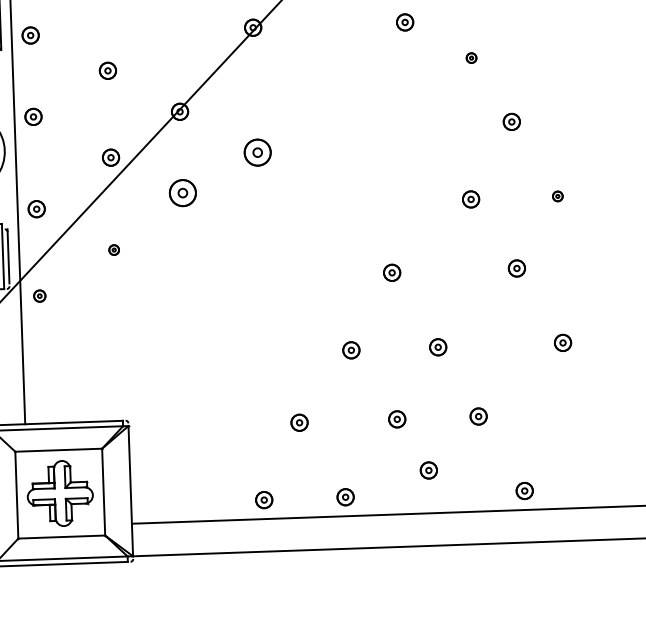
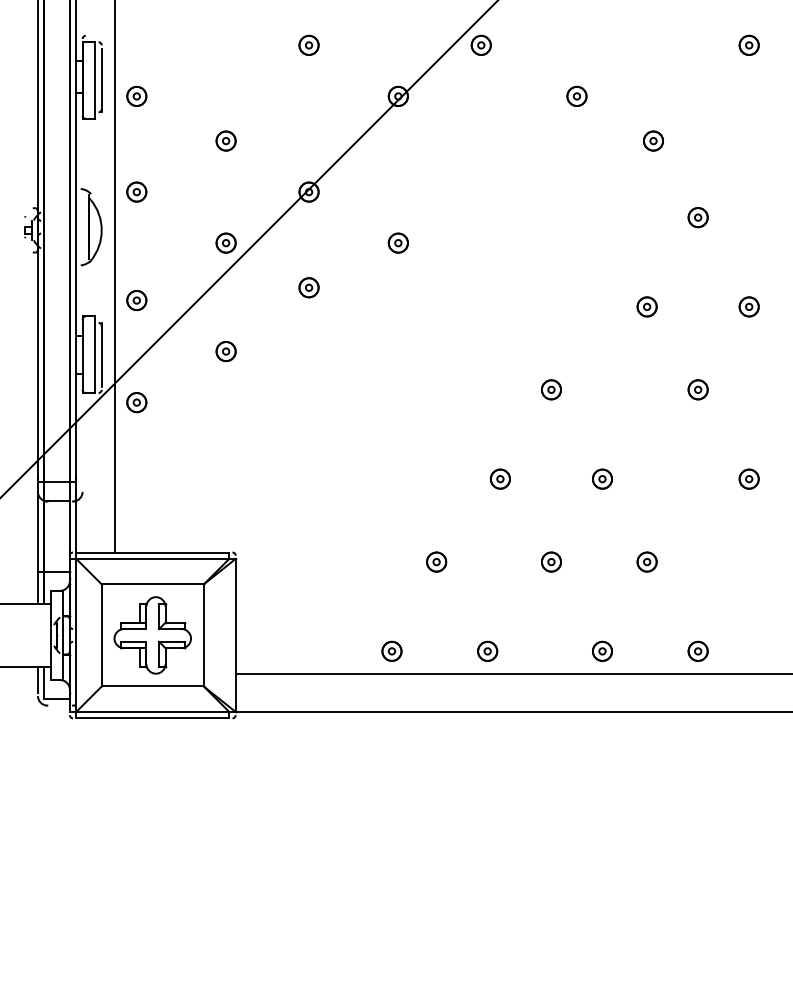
part: (471, 57) -> (653, 140), size x1.67
part: (256, 152) -> (397, 242), size x0.62
part: (182, 192) -> (308, 287), size x0.62
part: (557, 196) -> (748, 306), size x1.67
part: (113, 249) -> (225, 351), size x1.67
part: (39, 295) -> (136, 402), size x1.43
part: (428, 469) -> (602, 650), moved

